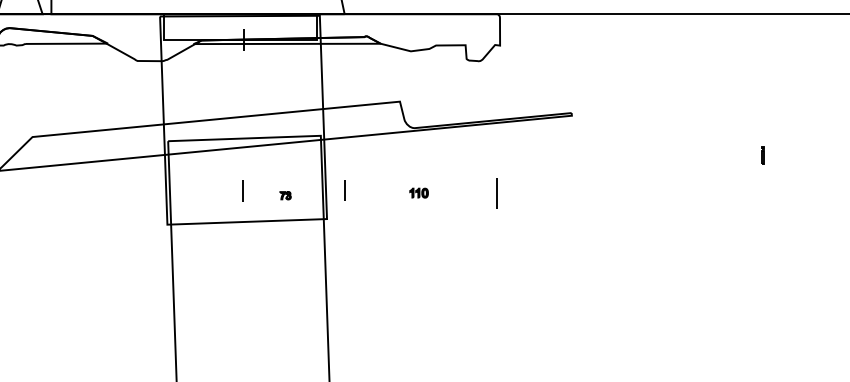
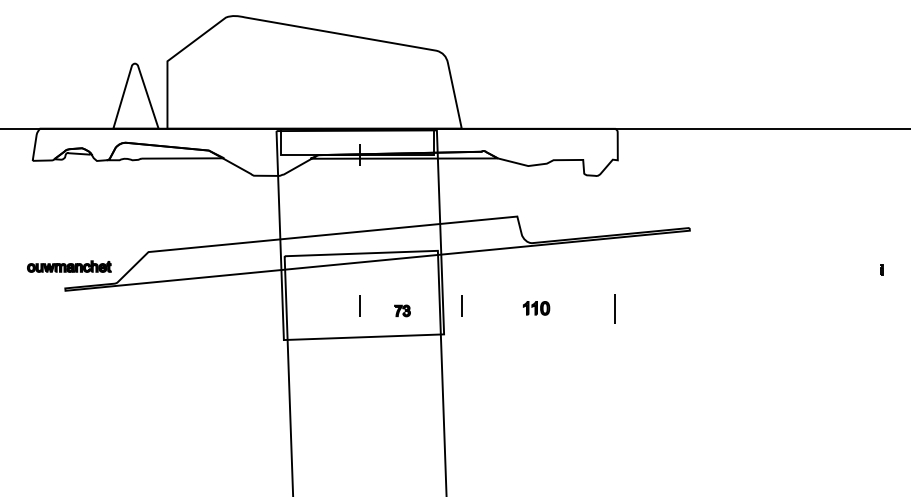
part: (762, 154) -> (881, 269), size x0.62
part: (419, 193) -> (536, 308), size x1.43
part: (285, 195) -> (402, 310), size x1.43

